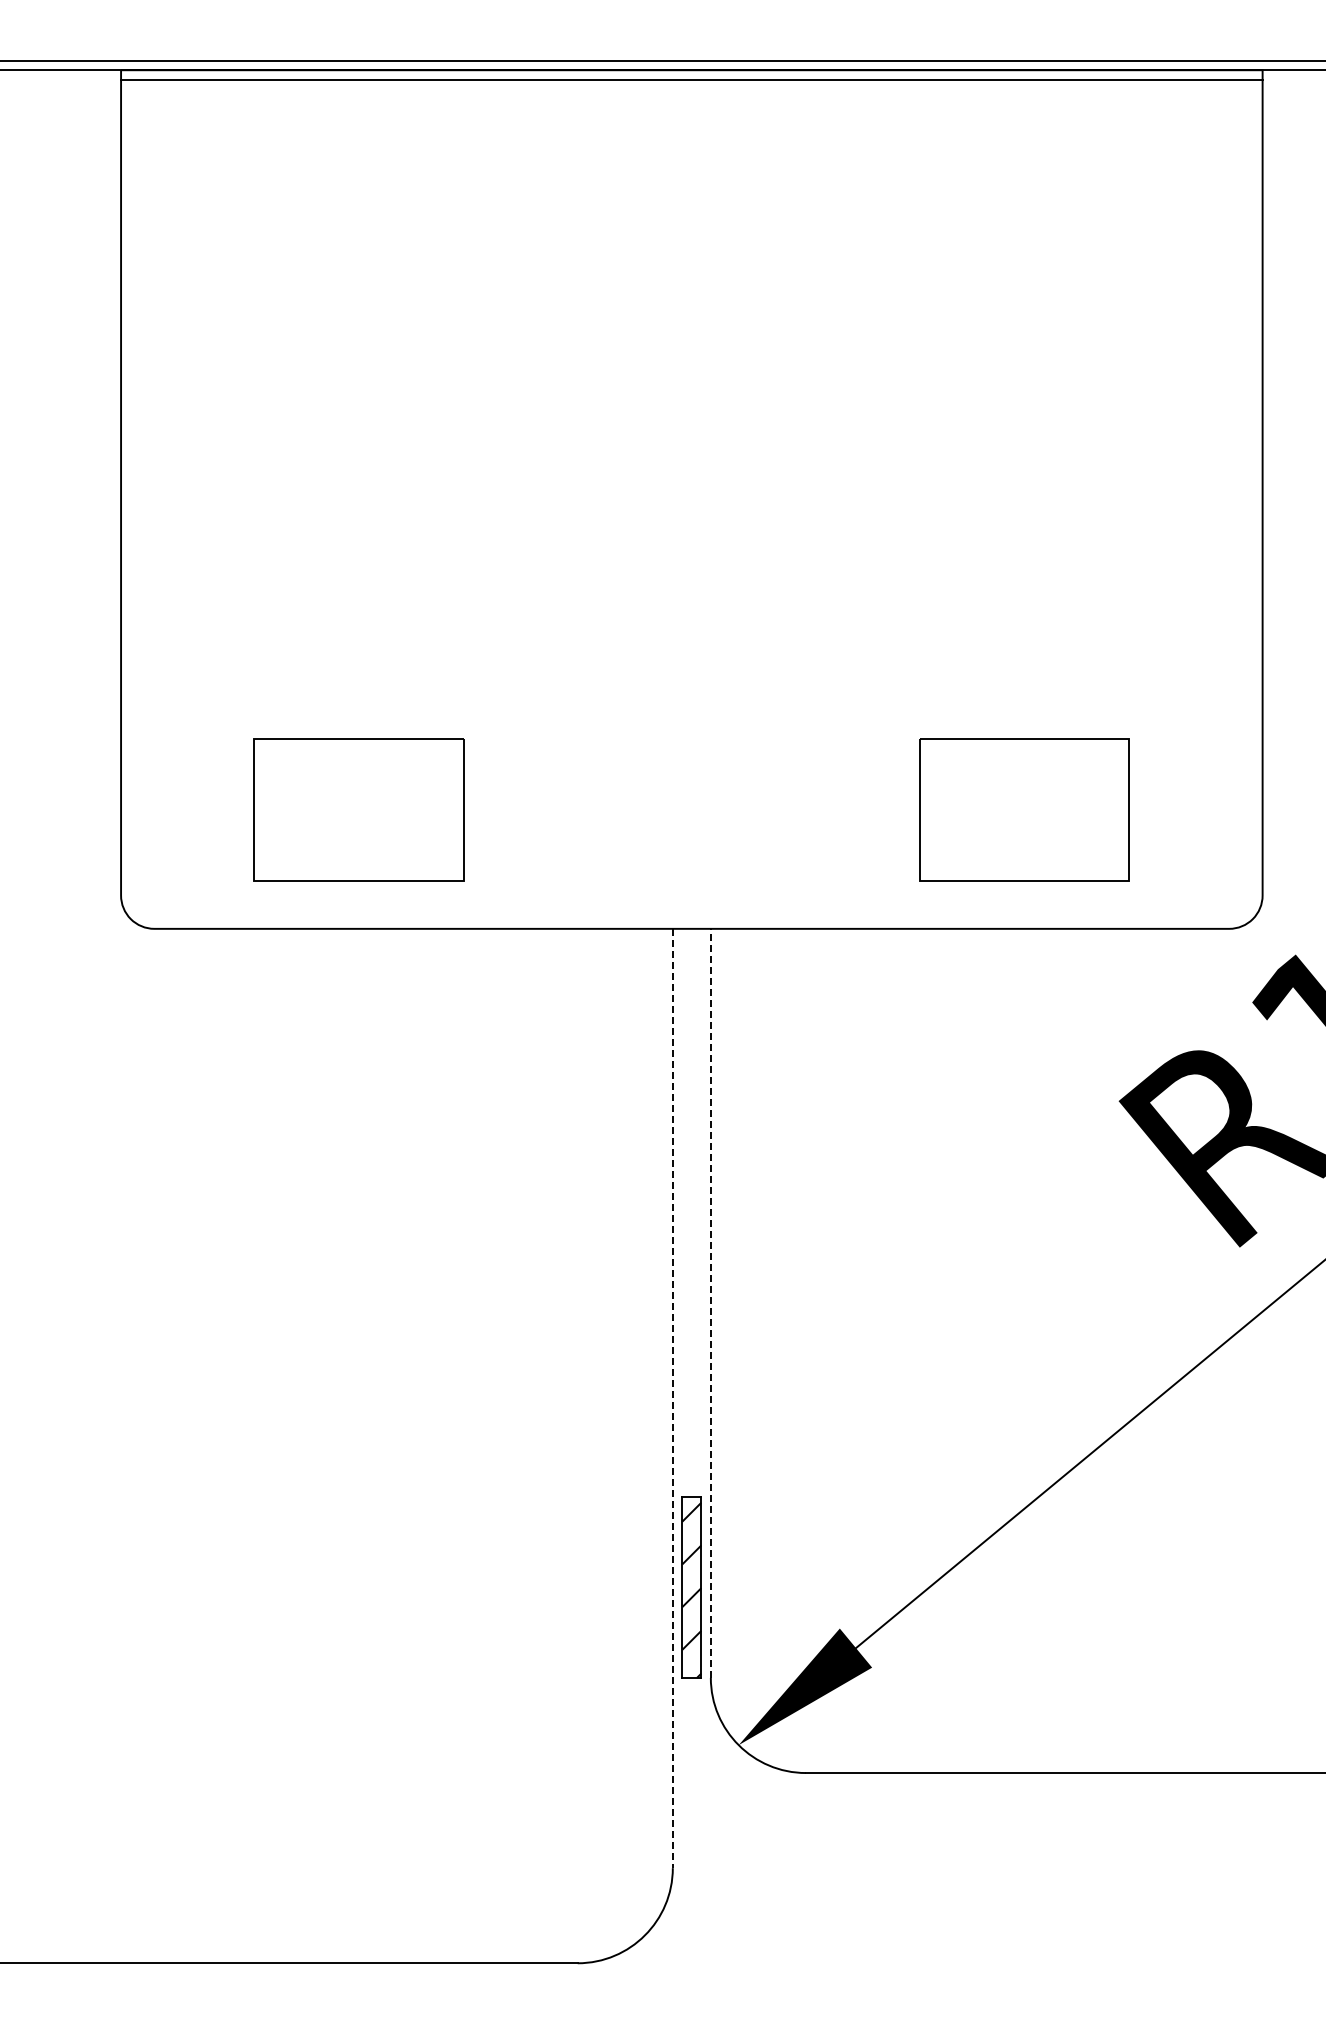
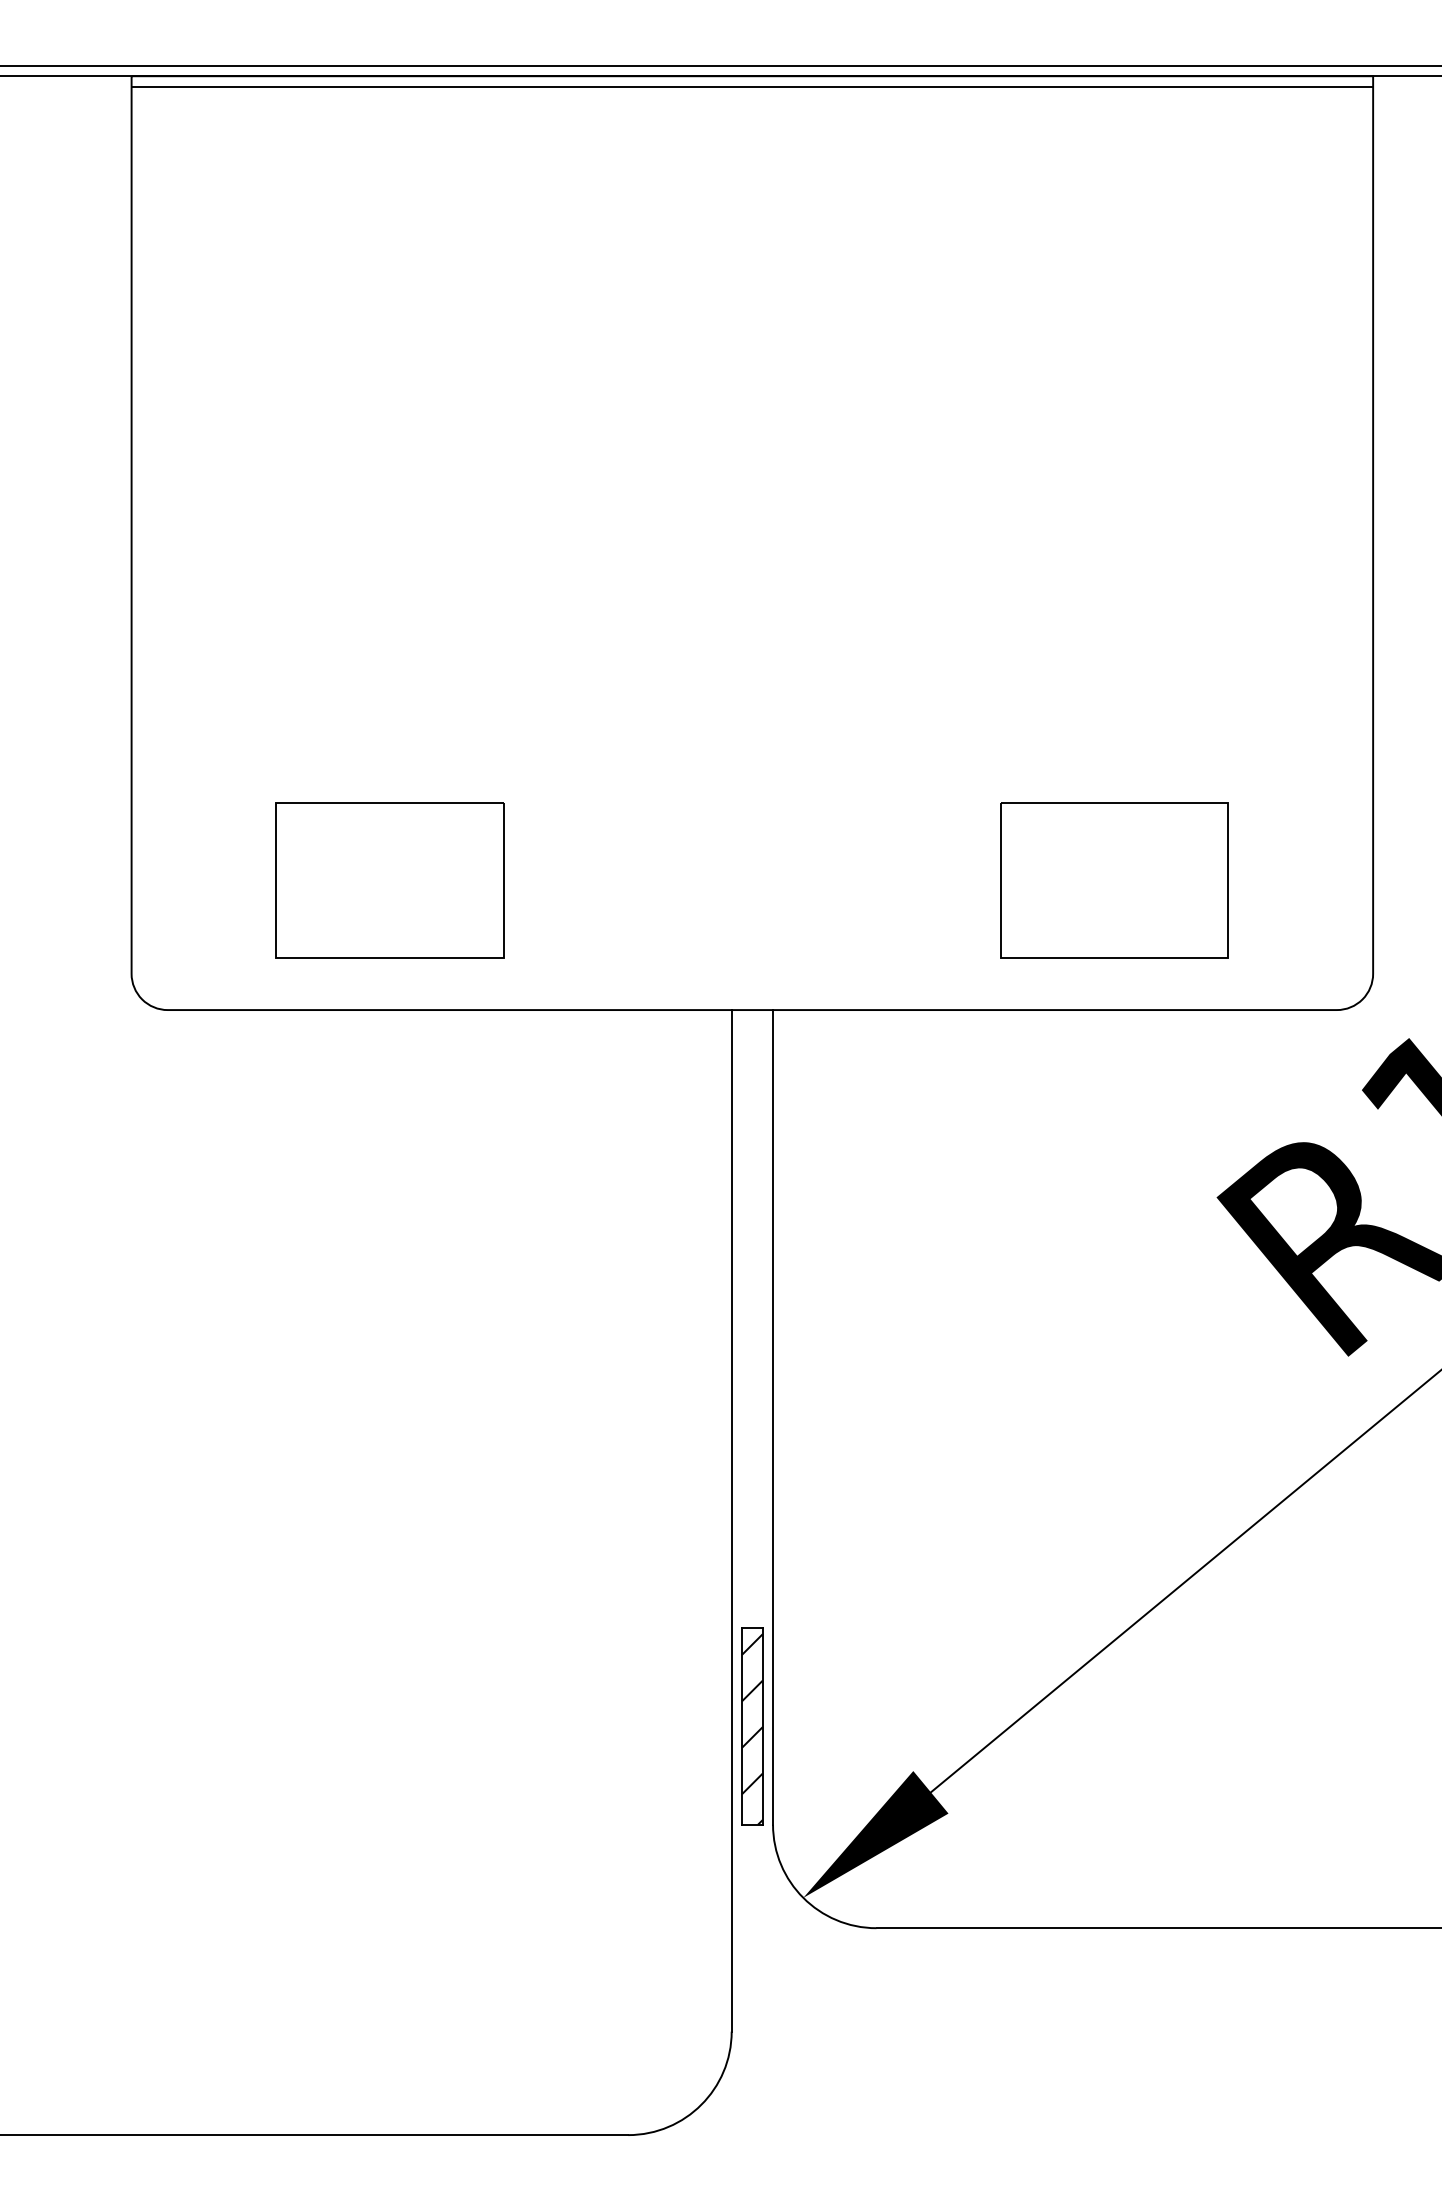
line: (710, 1303) -> (772, 1417), dashed -> solid
line: (672, 1398) -> (731, 1520), dashed -> solid

